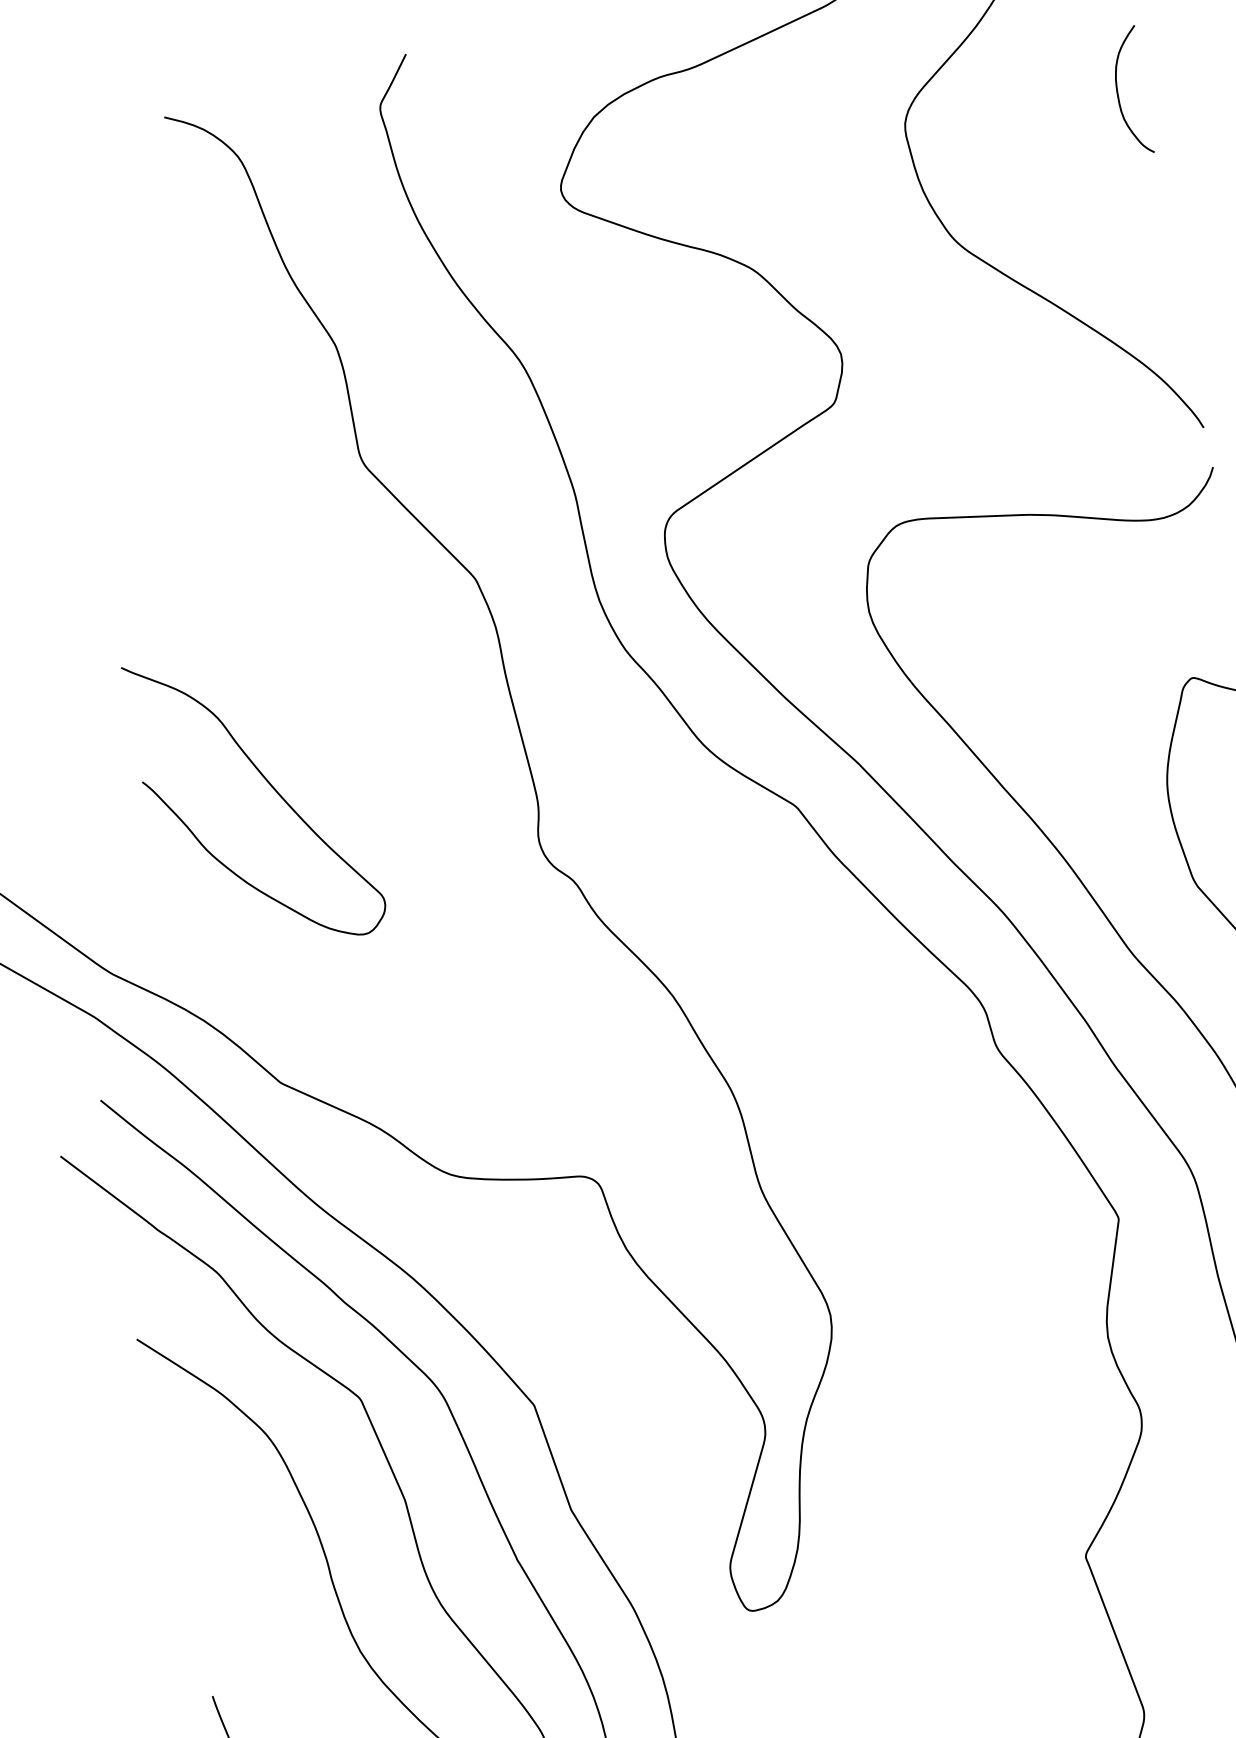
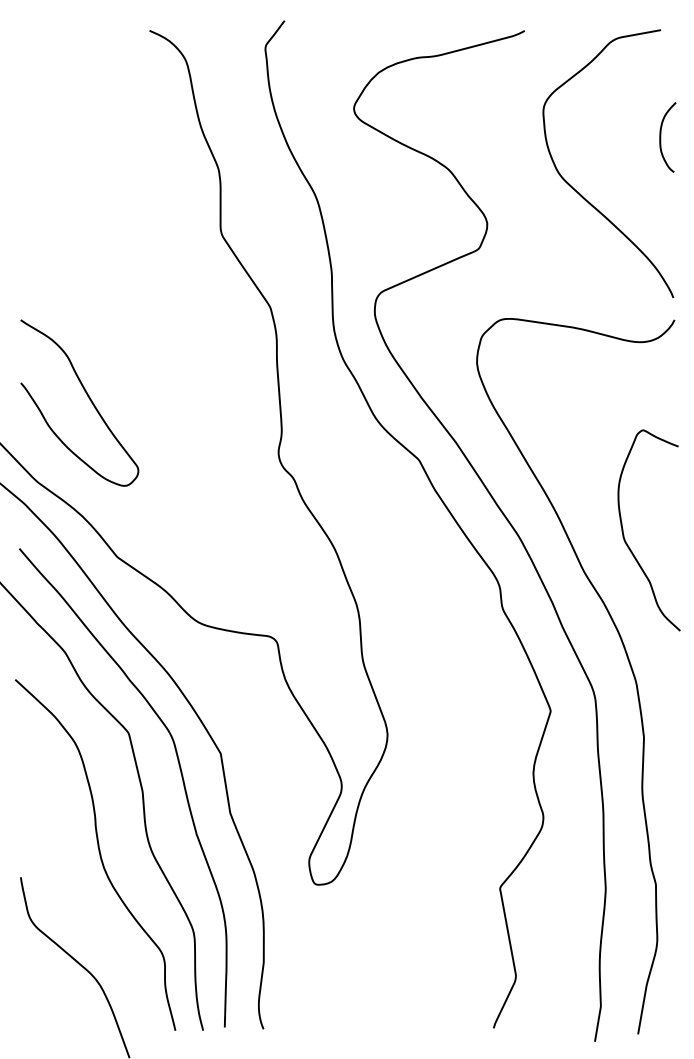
curve: (1119, 93) -> (661, 137), moved
curve: (270, 787) -> (88, 398), moved

